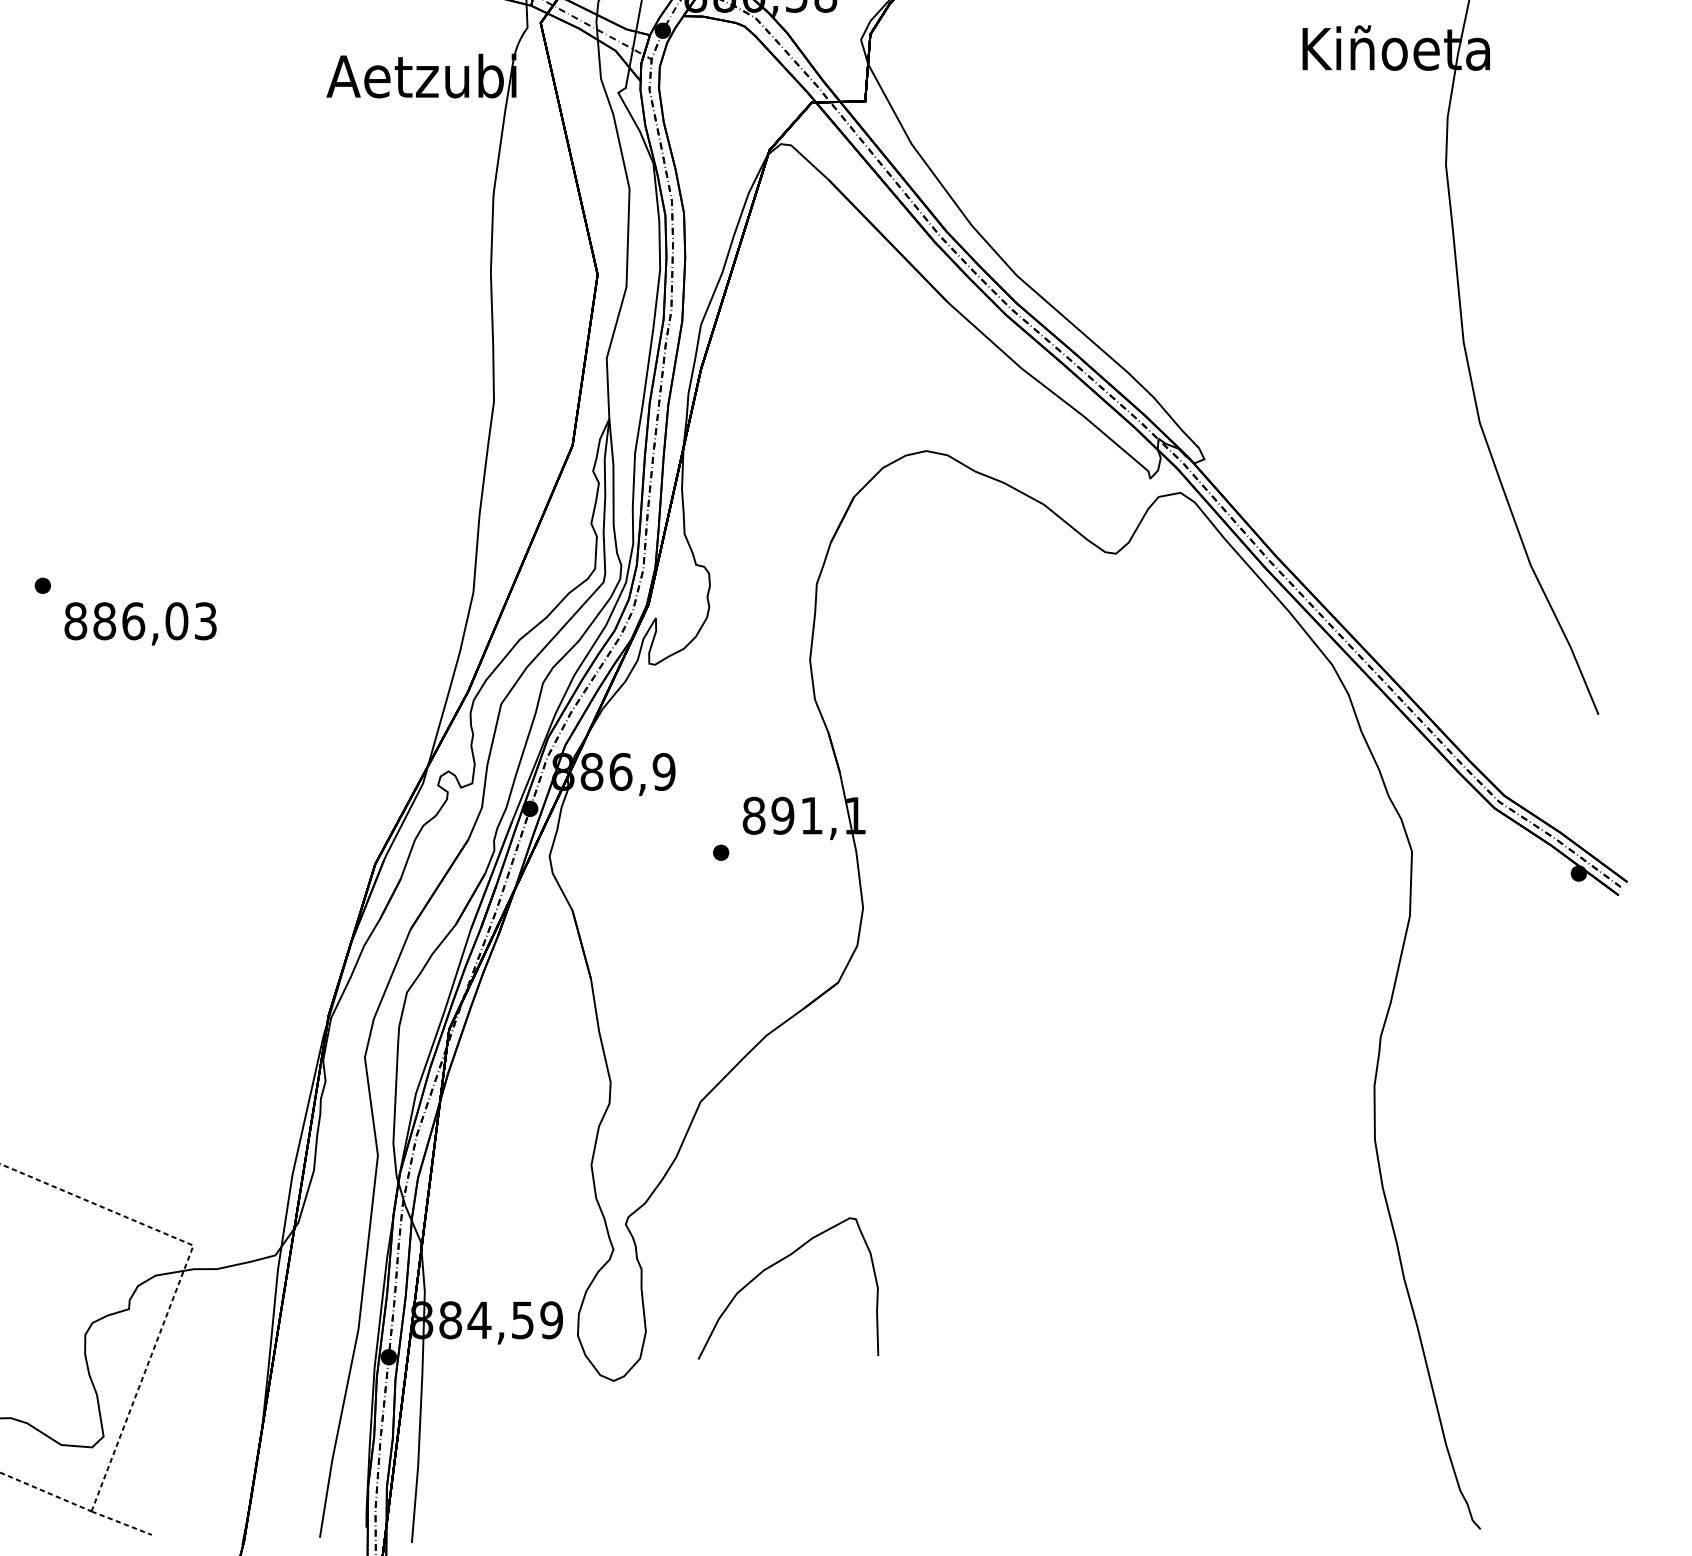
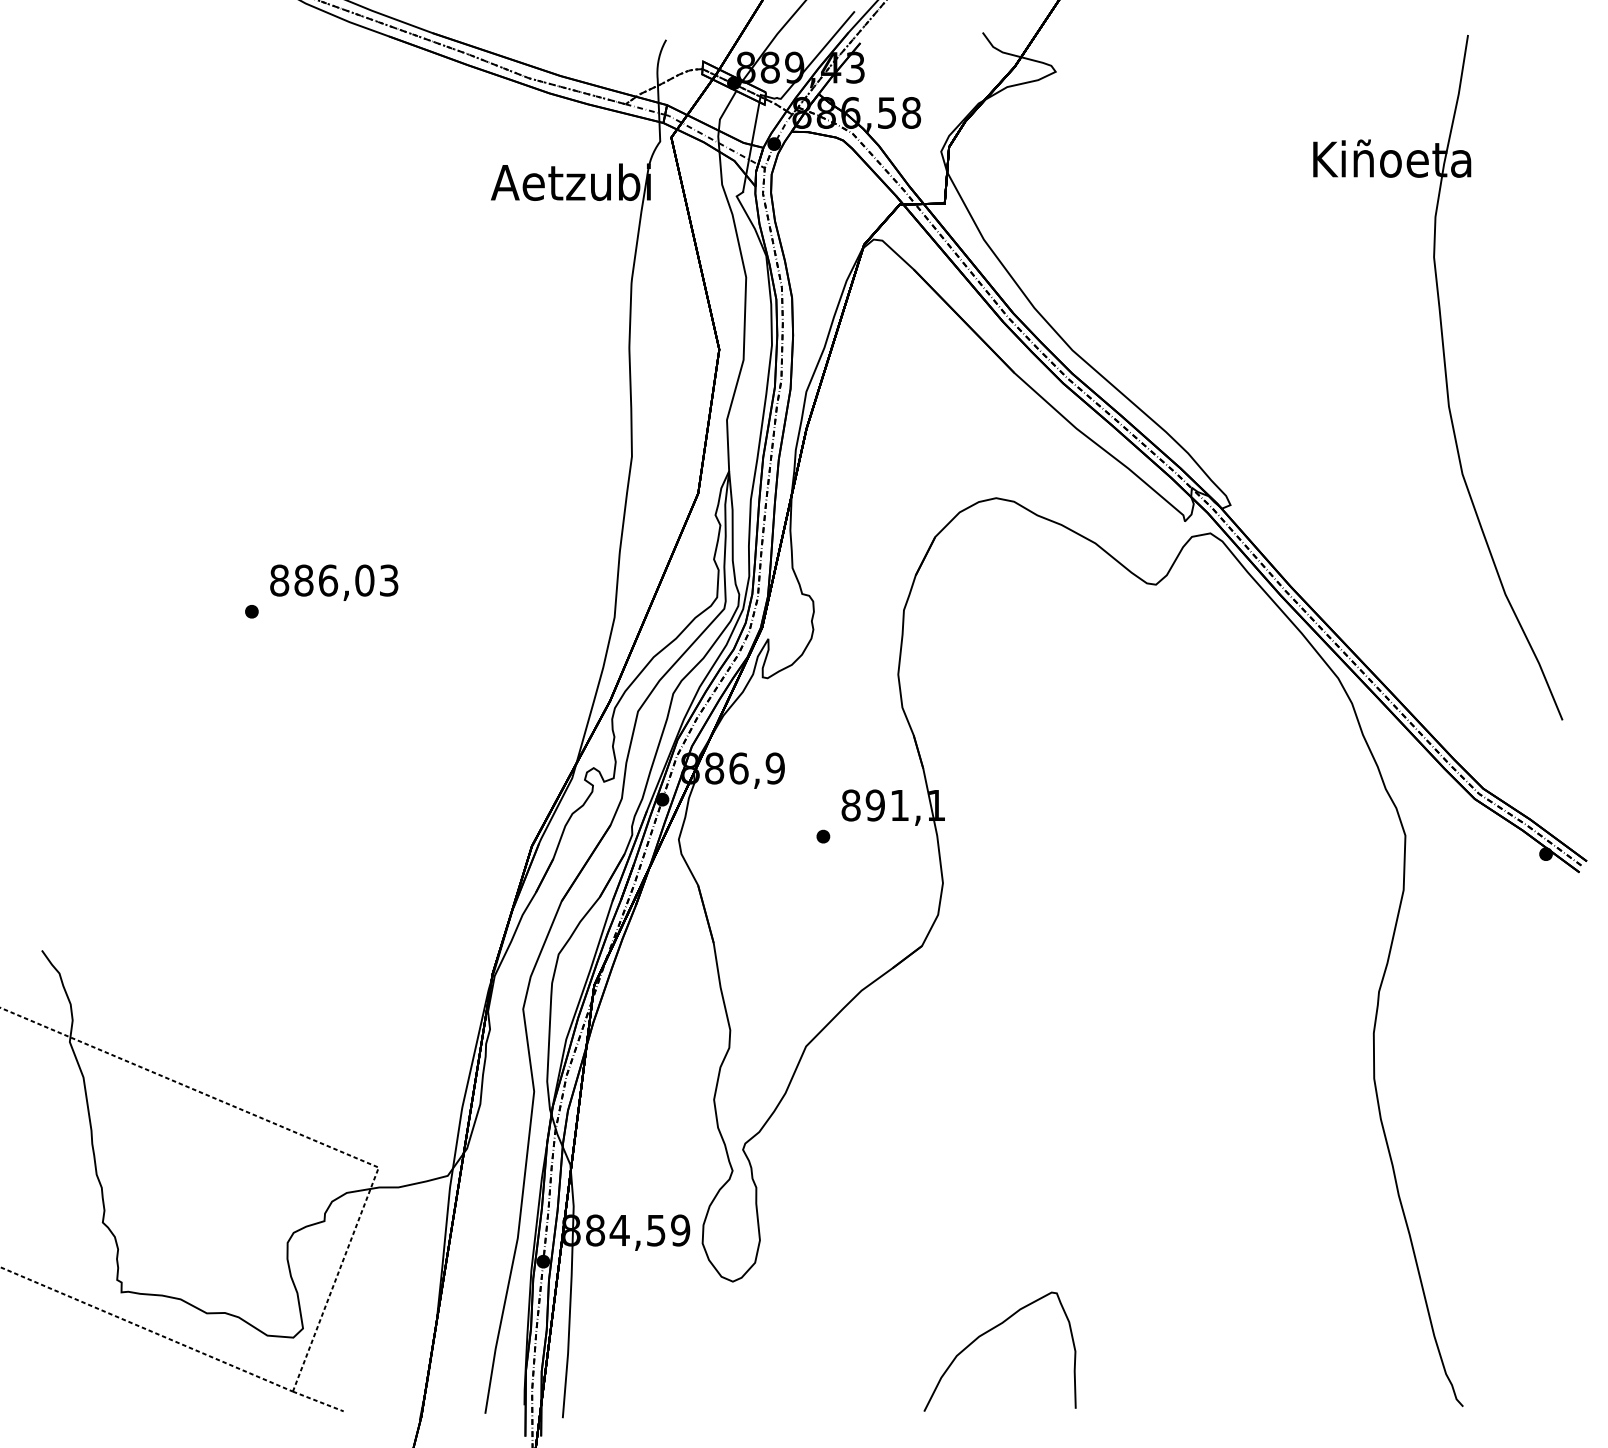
text: (140, 623) -> (334, 582), moved
curve: (774, 1265) -> (988, 1332), moved

